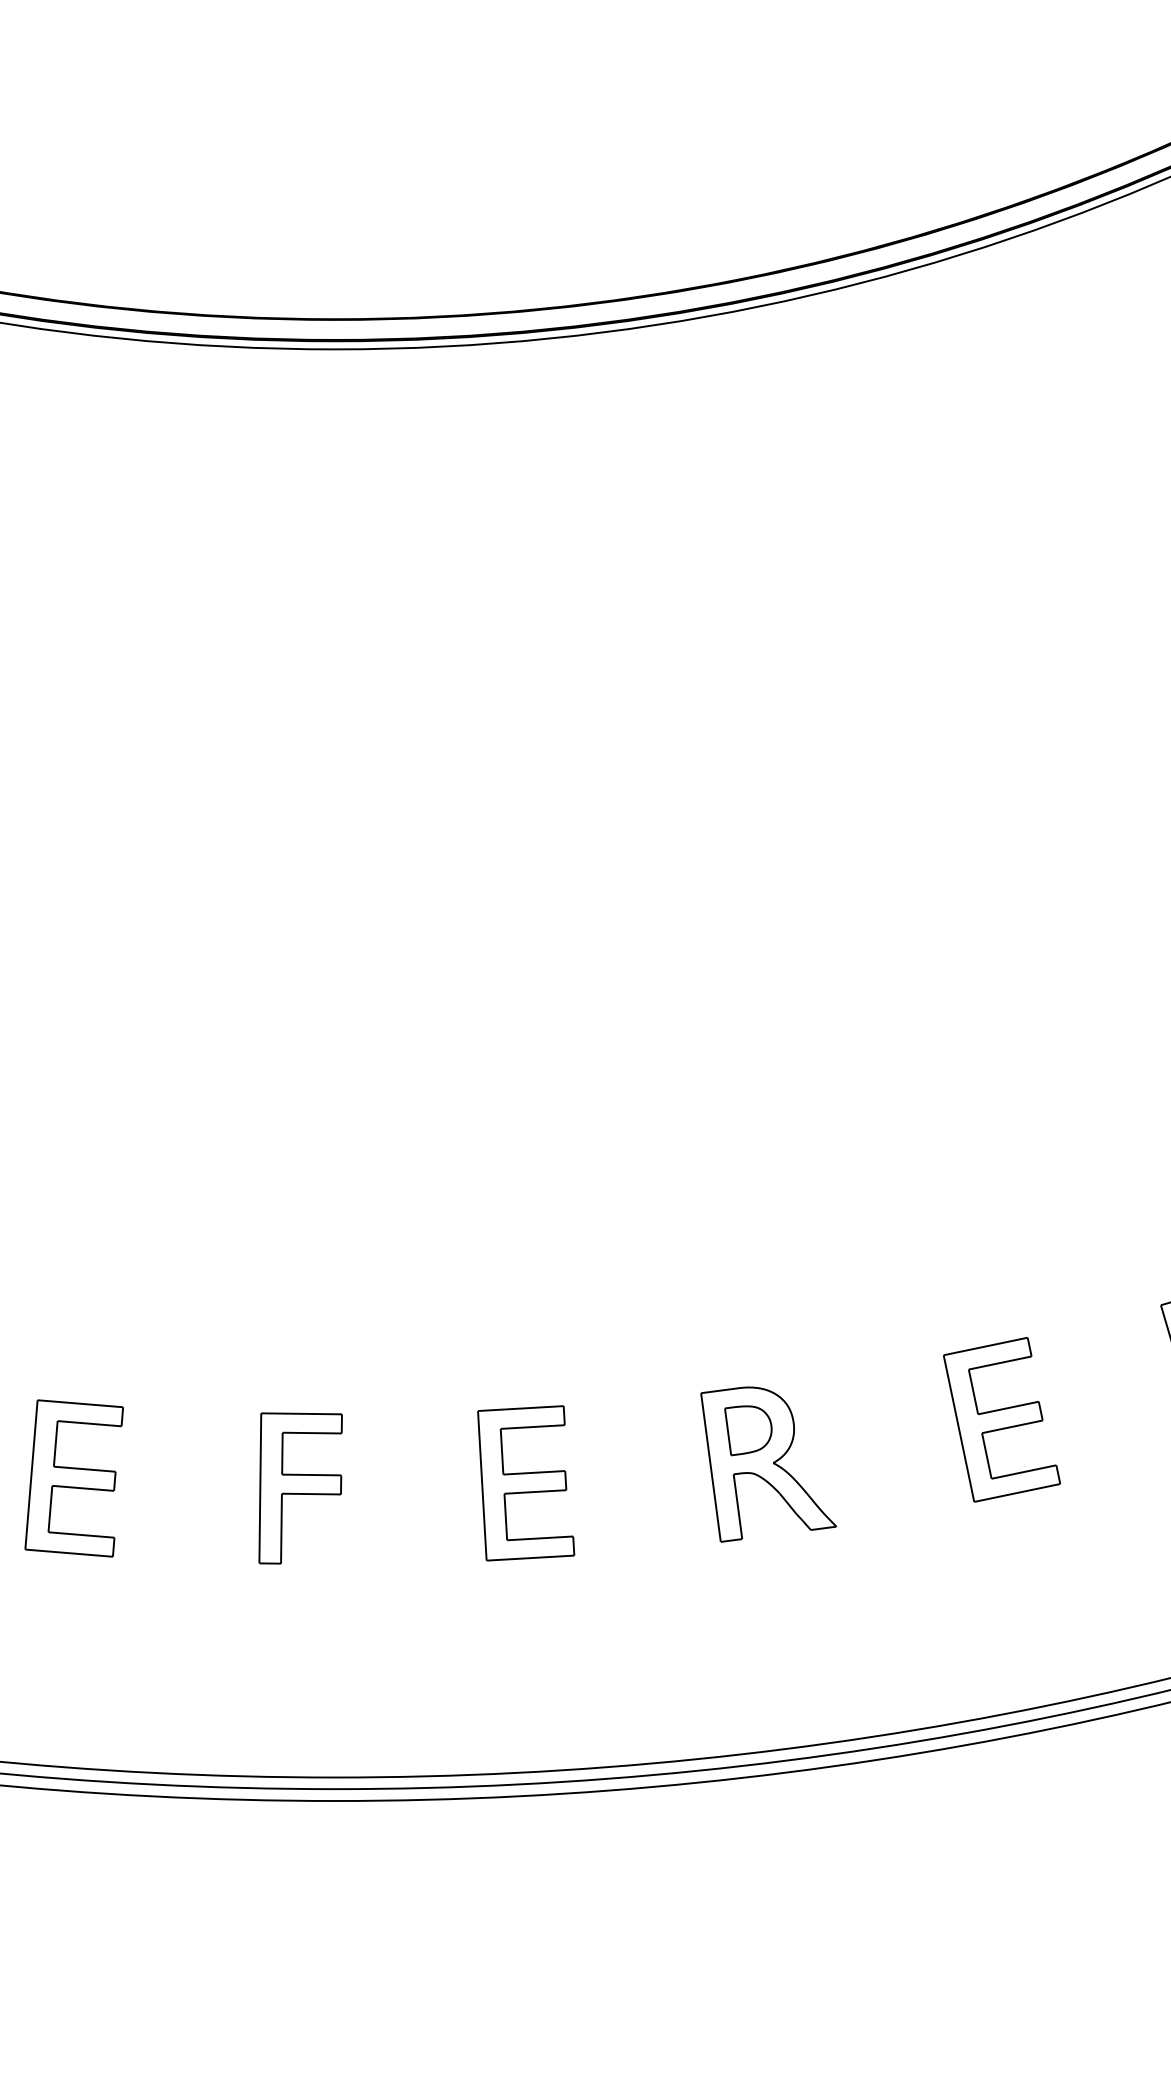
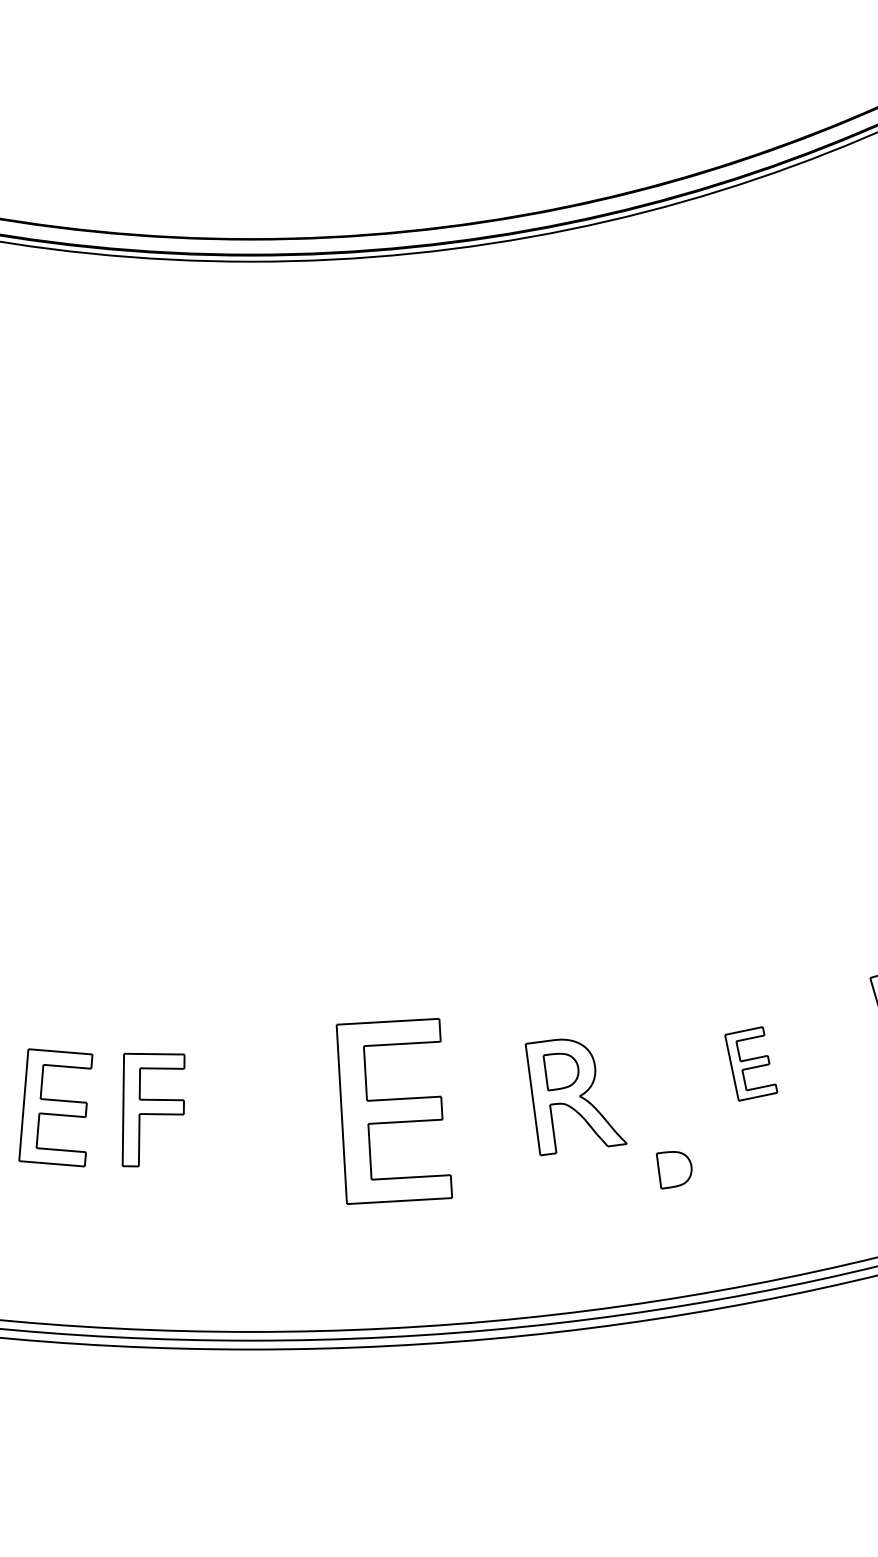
part: (1002, 1419) -> (751, 1063), size x0.6
part: (526, 1483) -> (394, 1111), size x1.6
part: (300, 1488) -> (153, 1110), moved
part: (899, 1561) -> (674, 1170), added

